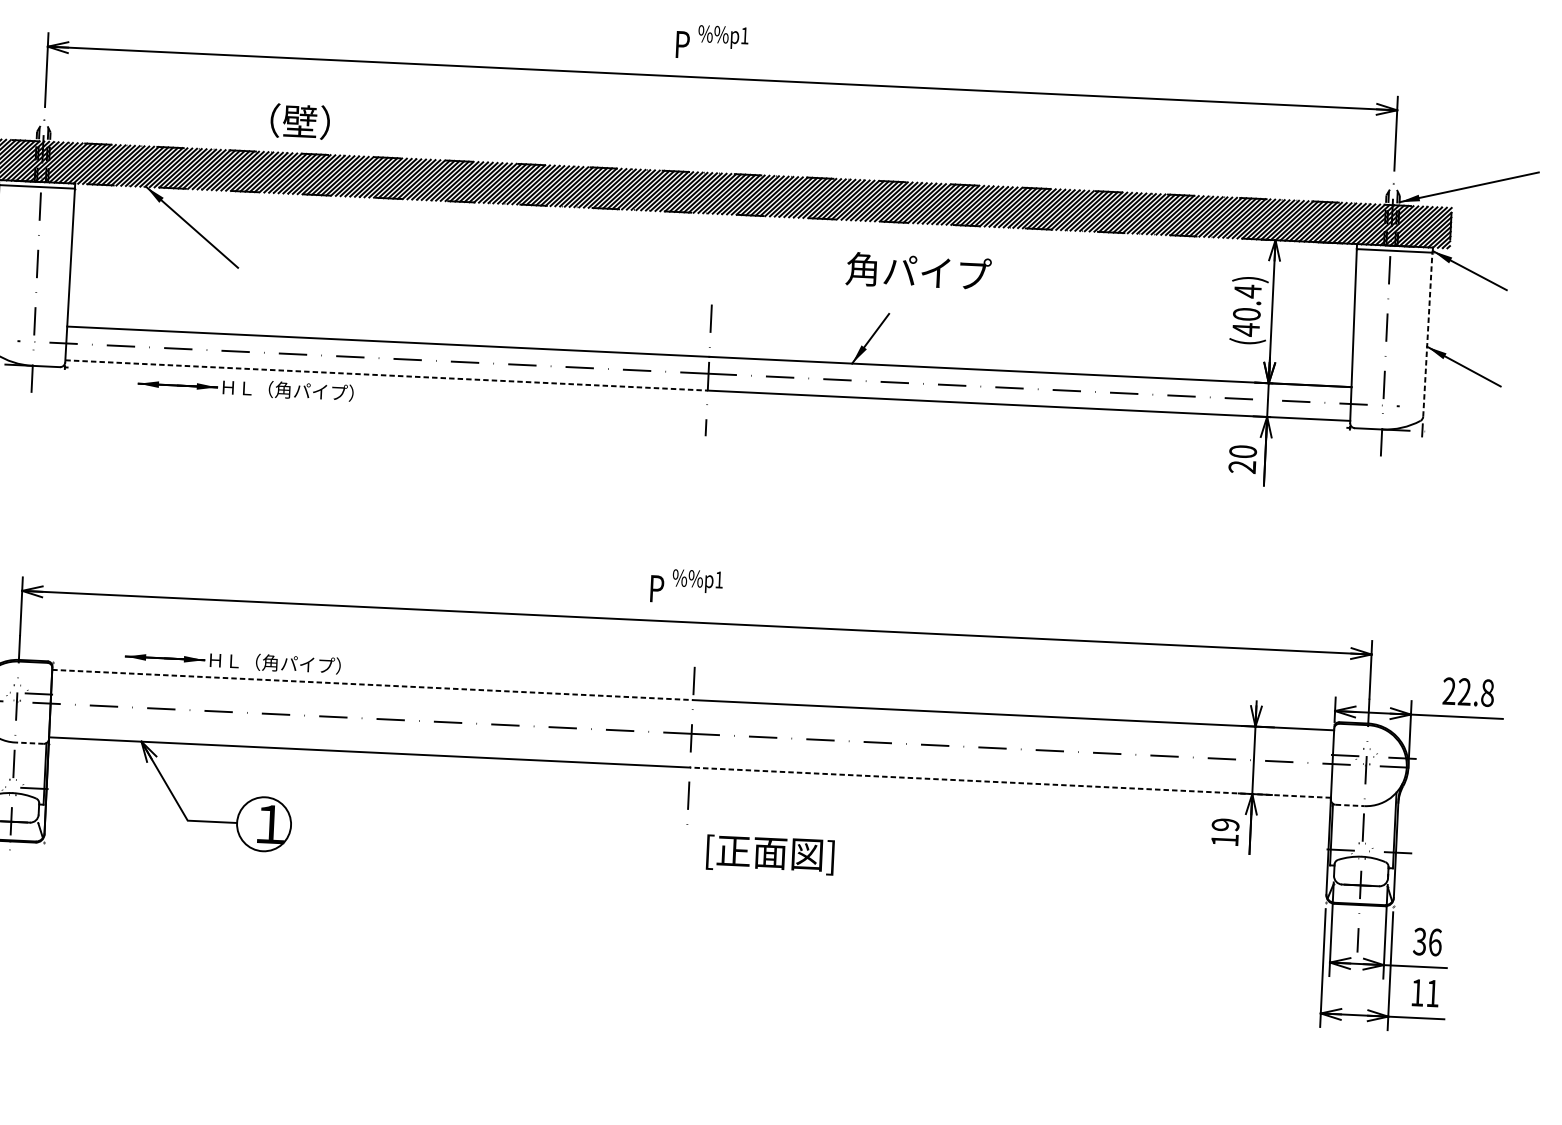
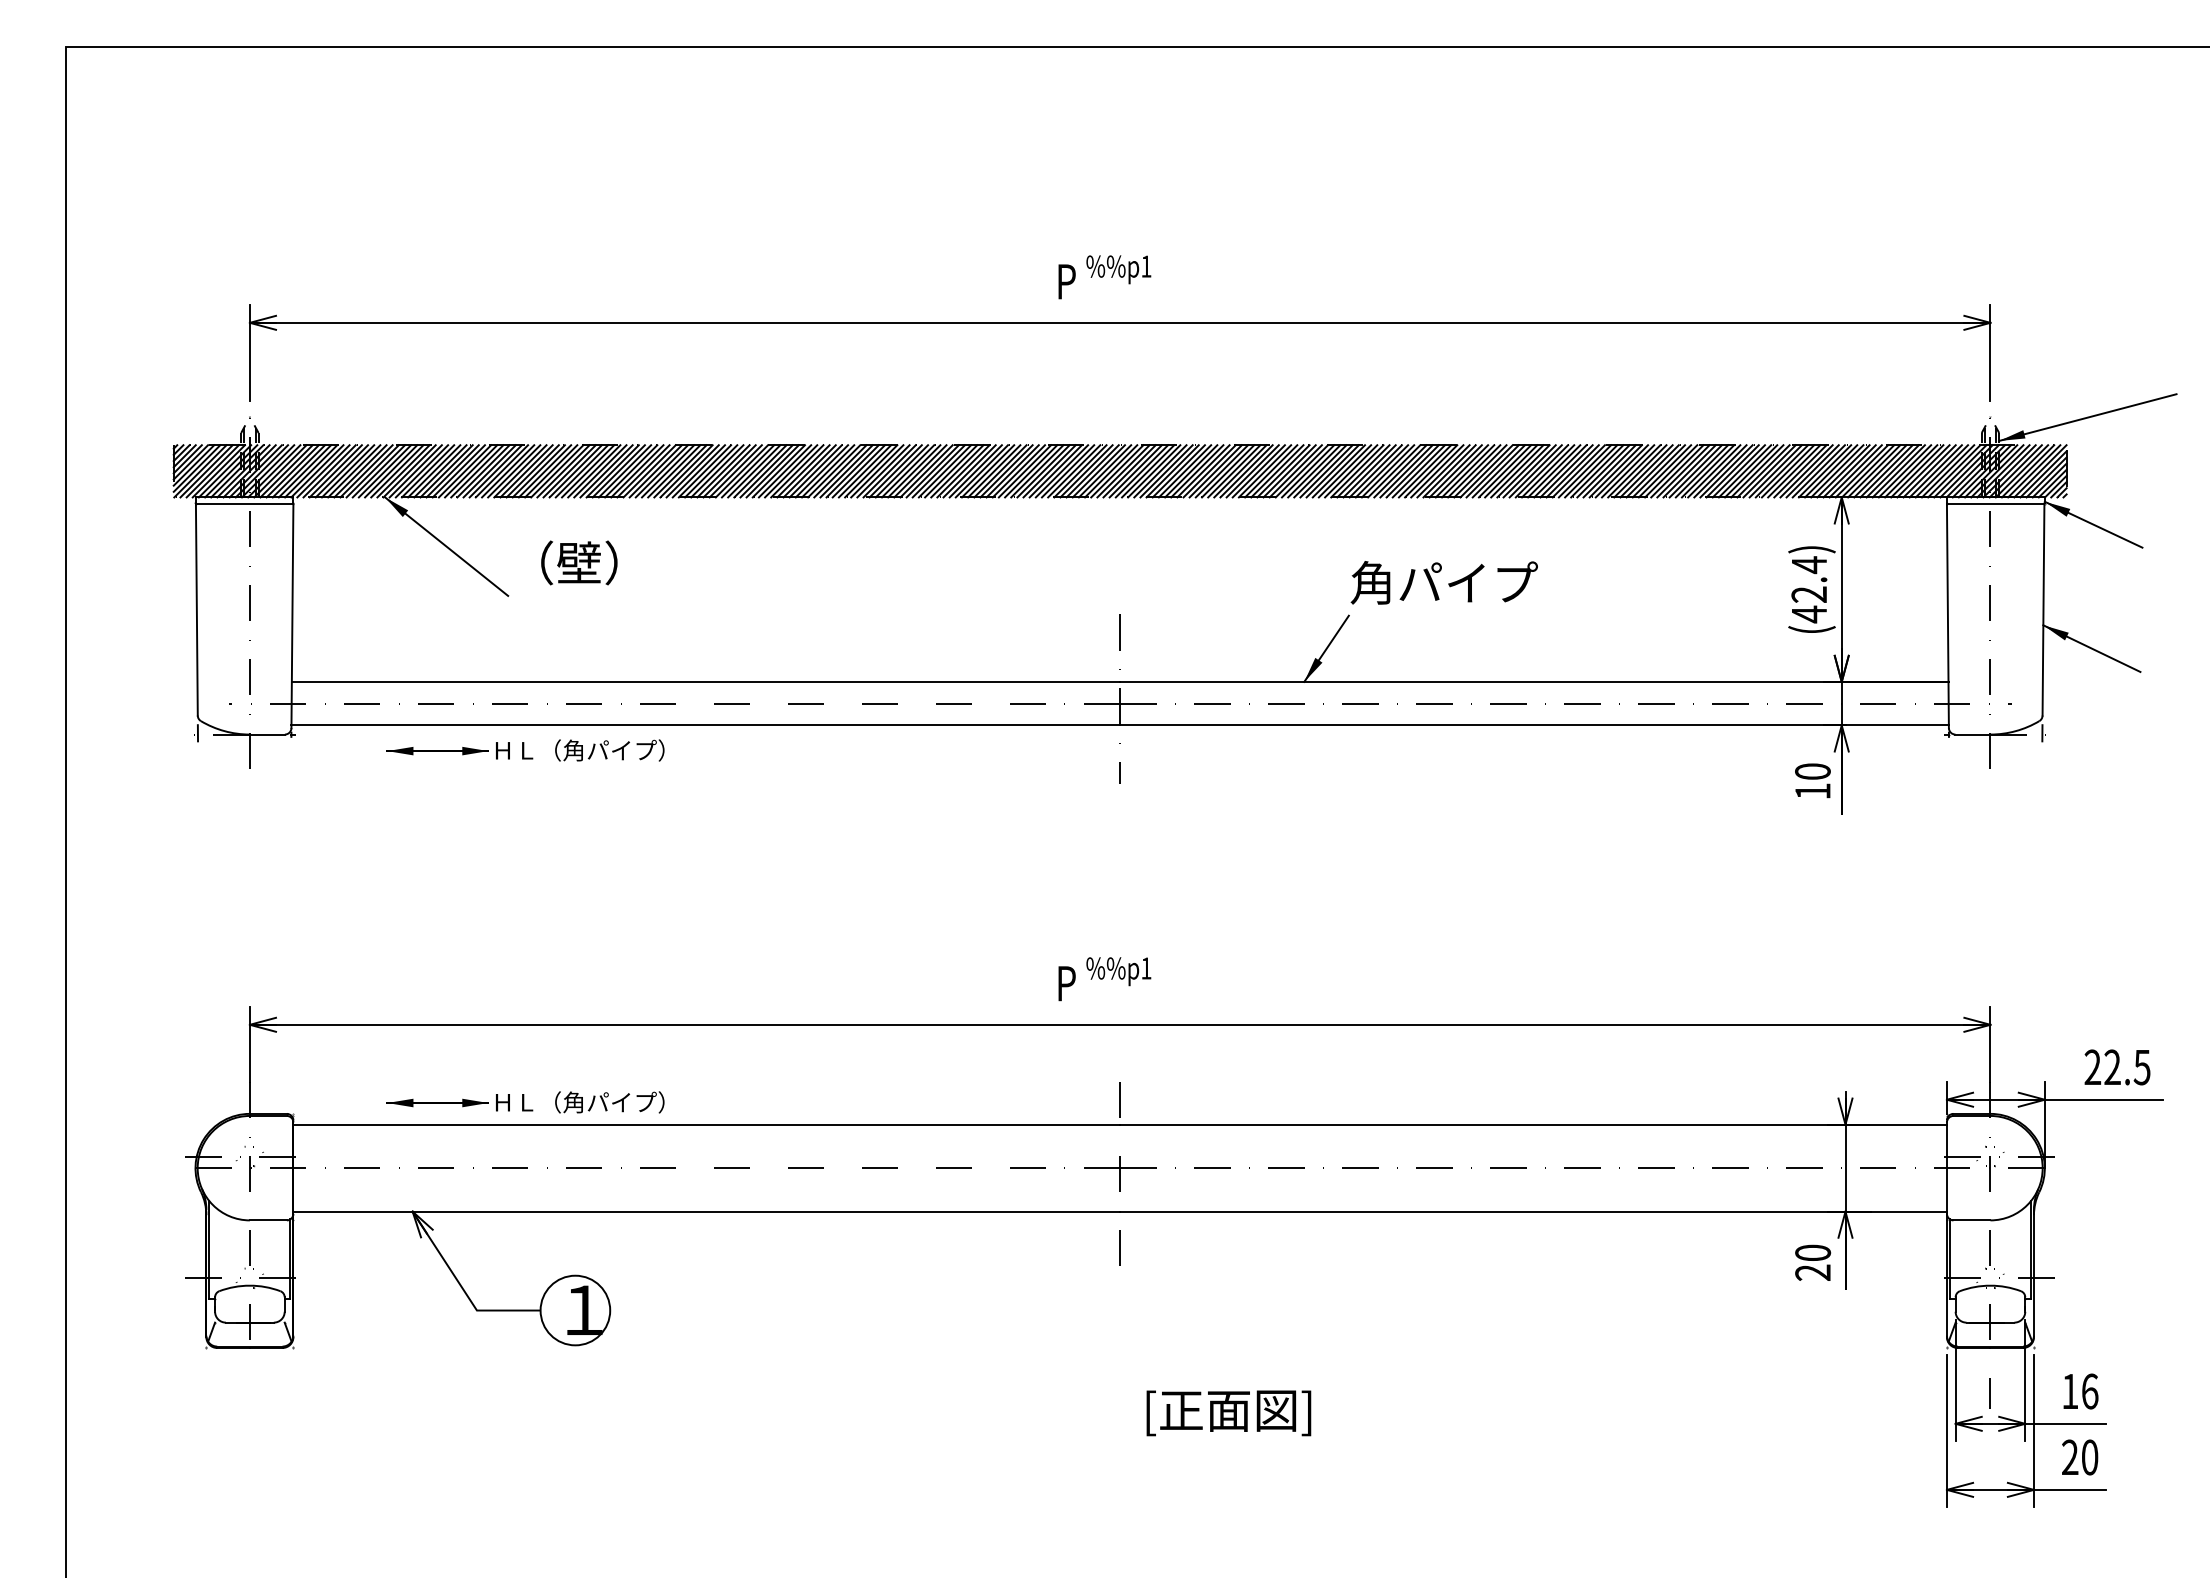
text: (300, 121) -> (579, 562), moved
text: (917, 271) -> (1443, 582), moved
text: (1246, 314) -> (1809, 594), (40.4) -> (42.4)
line: (1427, 334) -> (2043, 609), dashed -> solid
line: (387, 375) -> (706, 725), dashed -> solid
text: (1242, 467) -> (1812, 791), 20 -> 10
line: (373, 684) -> (707, 1124), dashed -> solid
text: (1487, 693) -> (2141, 1067), 22.8 -> 22.5
line: (28, 743) -> (267, 1220), dashed -> solid
line: (1010, 782) -> (1533, 1211), dashed -> solid
line: (1350, 805) -> (1972, 1220), dashed -> solid
text: (1225, 832) -> (1813, 1262), 19 -> 20
text: (770, 855) -> (1228, 1413), moved
text: (1419, 941) -> (2069, 1391), 36 -> 16
text: (1425, 993) -> (2080, 1457), 11 -> 20

